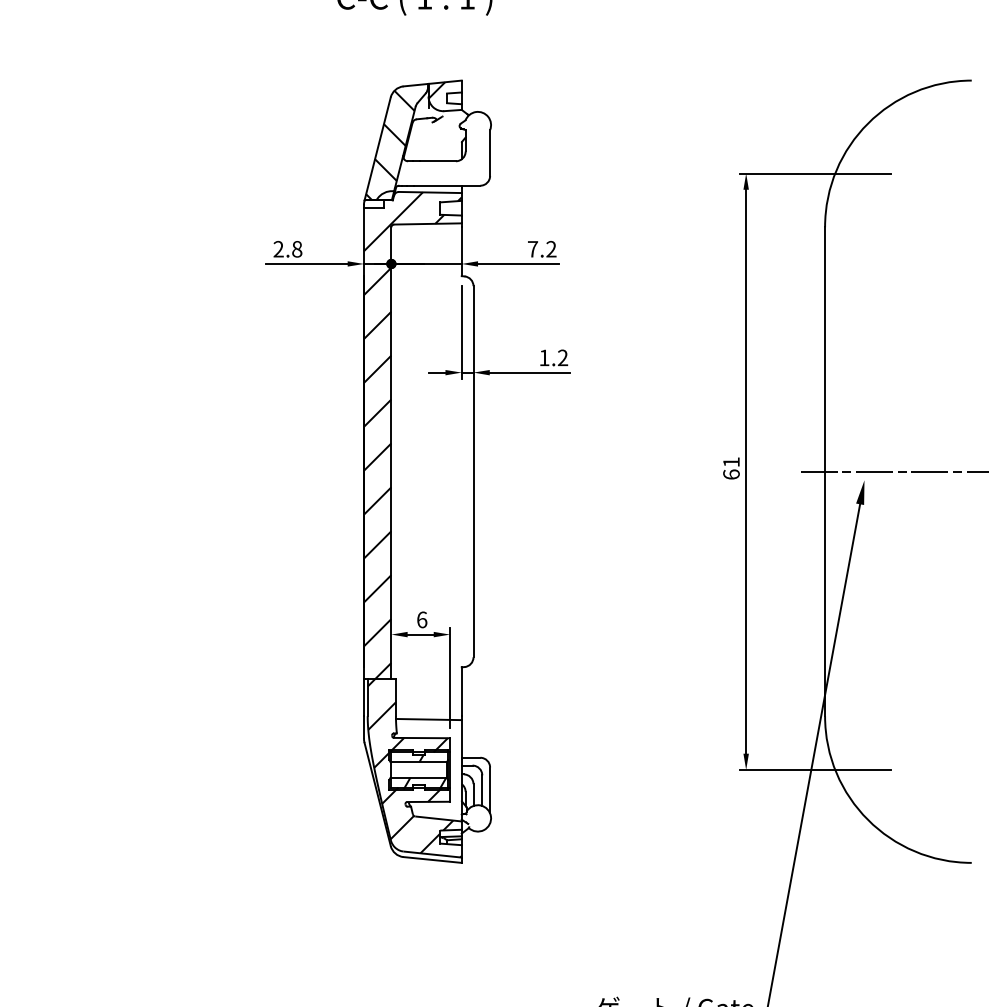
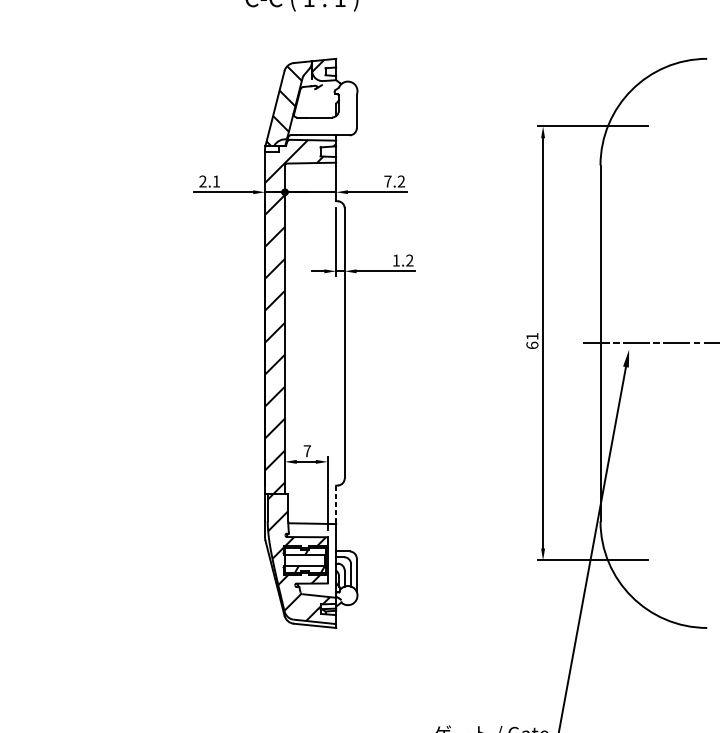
text: (297, 249) -> (216, 181), 2.8 -> 2.1
text: (422, 619) -> (307, 450), 6 -> 7
line: (461, 692) -> (335, 503), solid -> dashed

